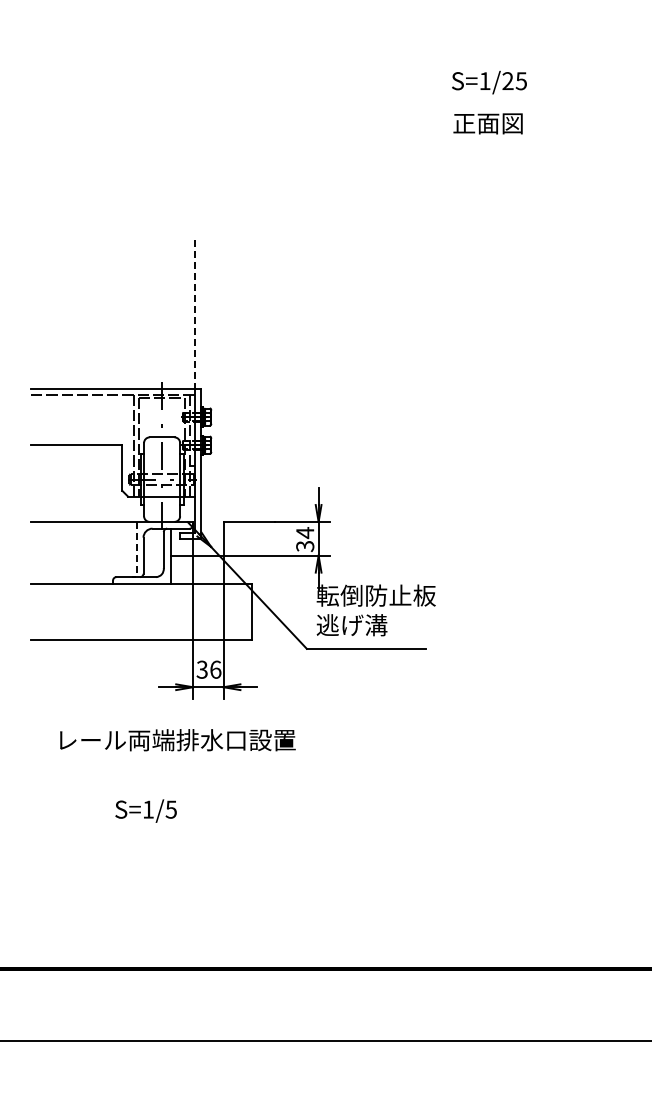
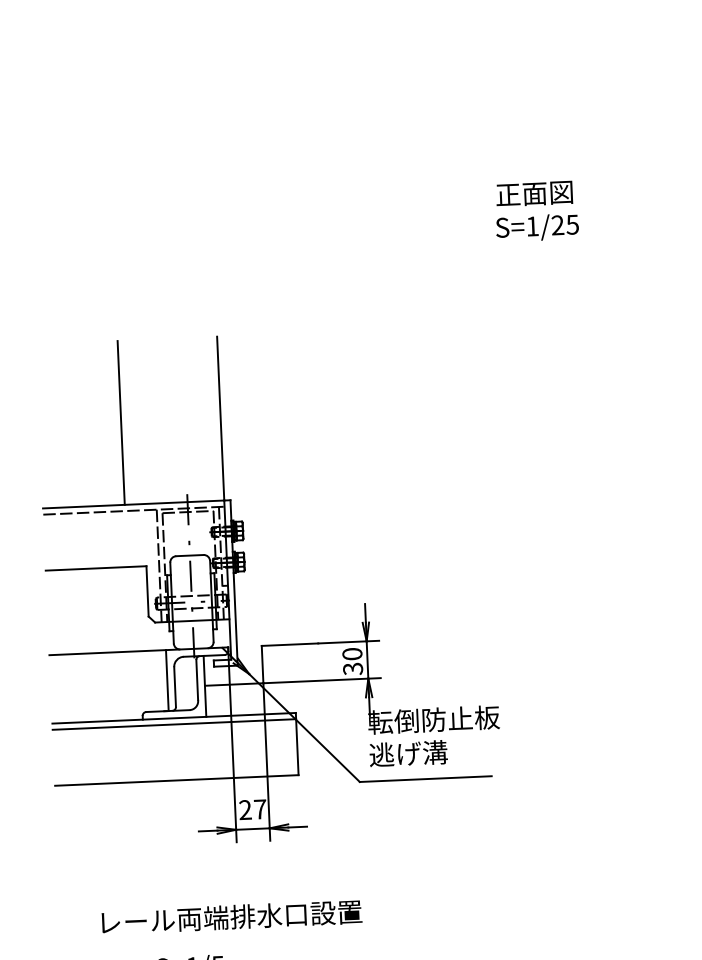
text: (489, 82) -> (537, 227), moved
line: (105, 314) -> (121, 422), added
line: (195, 315) -> (220, 419), dashed -> solid
text: (305, 533) -> (352, 654), 34 -> 30
line: (136, 549) -> (167, 680), dashed -> solid
line: (141, 589) -> (174, 724), added
text: (208, 669) -> (252, 809), 36 -> 27
text: (177, 740) -> (231, 917), moved

